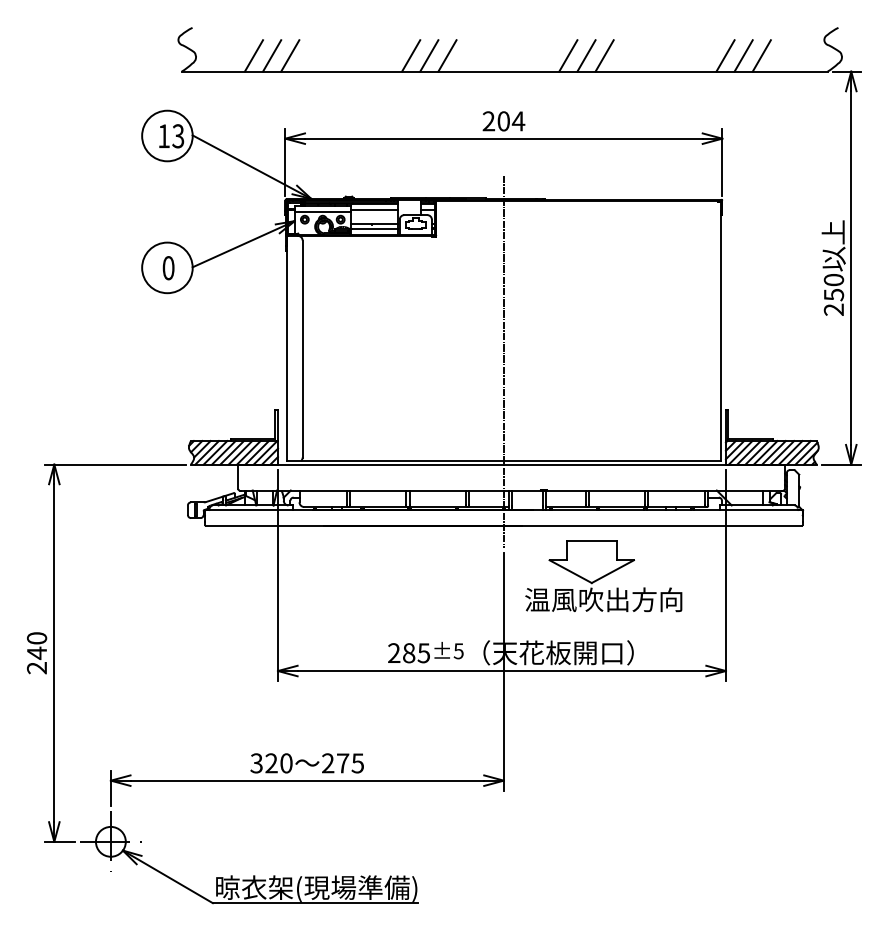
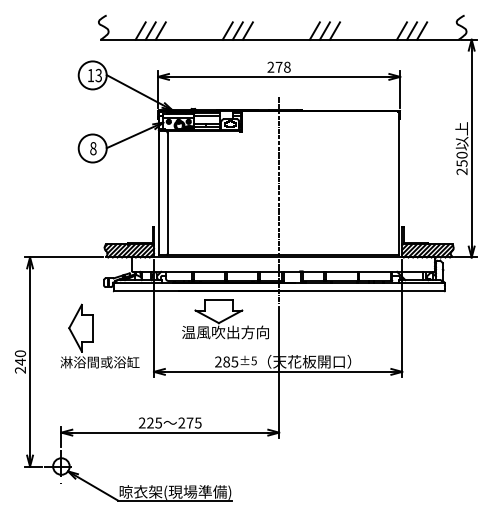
text: (509, 119) -> (282, 66), 204 -> 278
text: (168, 267) -> (93, 148), 0 -> 8
part: (603, 576) -> (225, 319), moved
part: (179, 605) -> (99, 335), added
text: (271, 762) -> (150, 422), 320 -> 225

